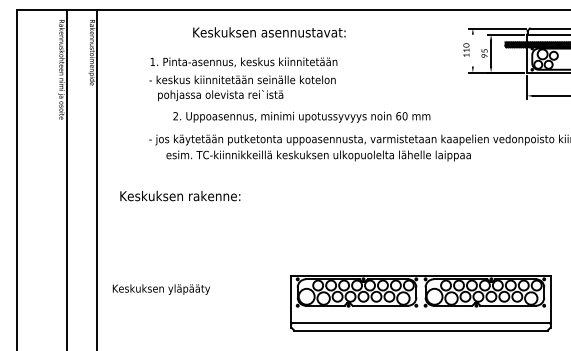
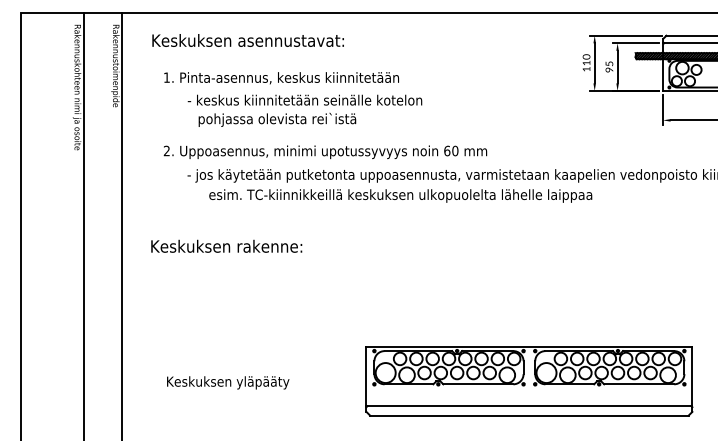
text: (269, 32) -> (248, 40), moved
line: (472, 50) -> (594, 63), added
text: (243, 62) -> (281, 78), moved
text: (301, 116) -> (325, 151), moved
text: (160, 289) -> (226, 382), moved

